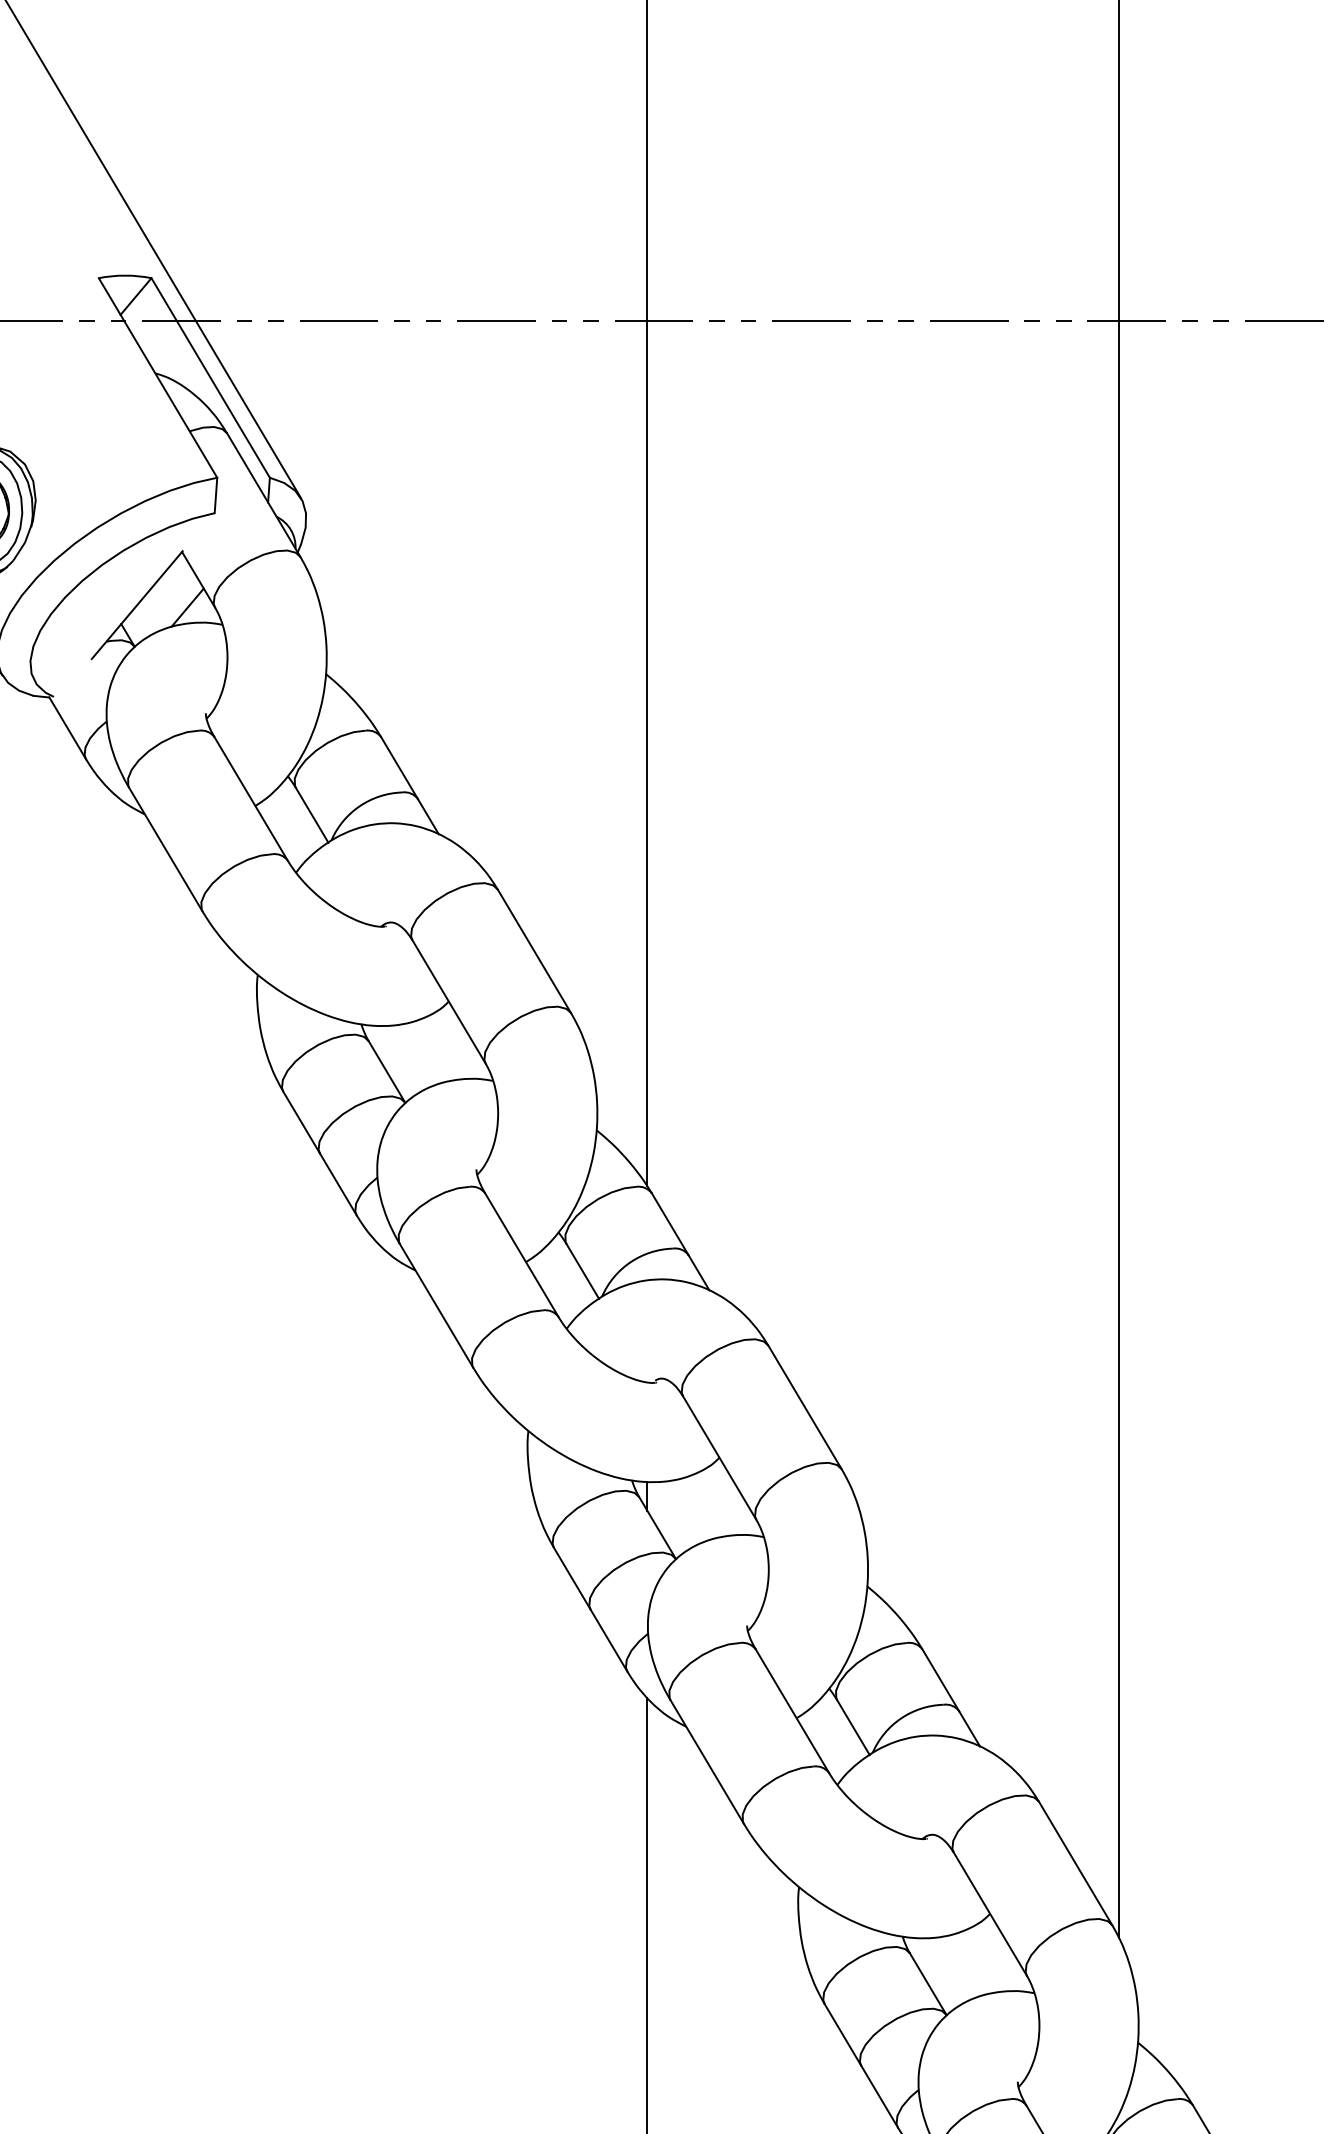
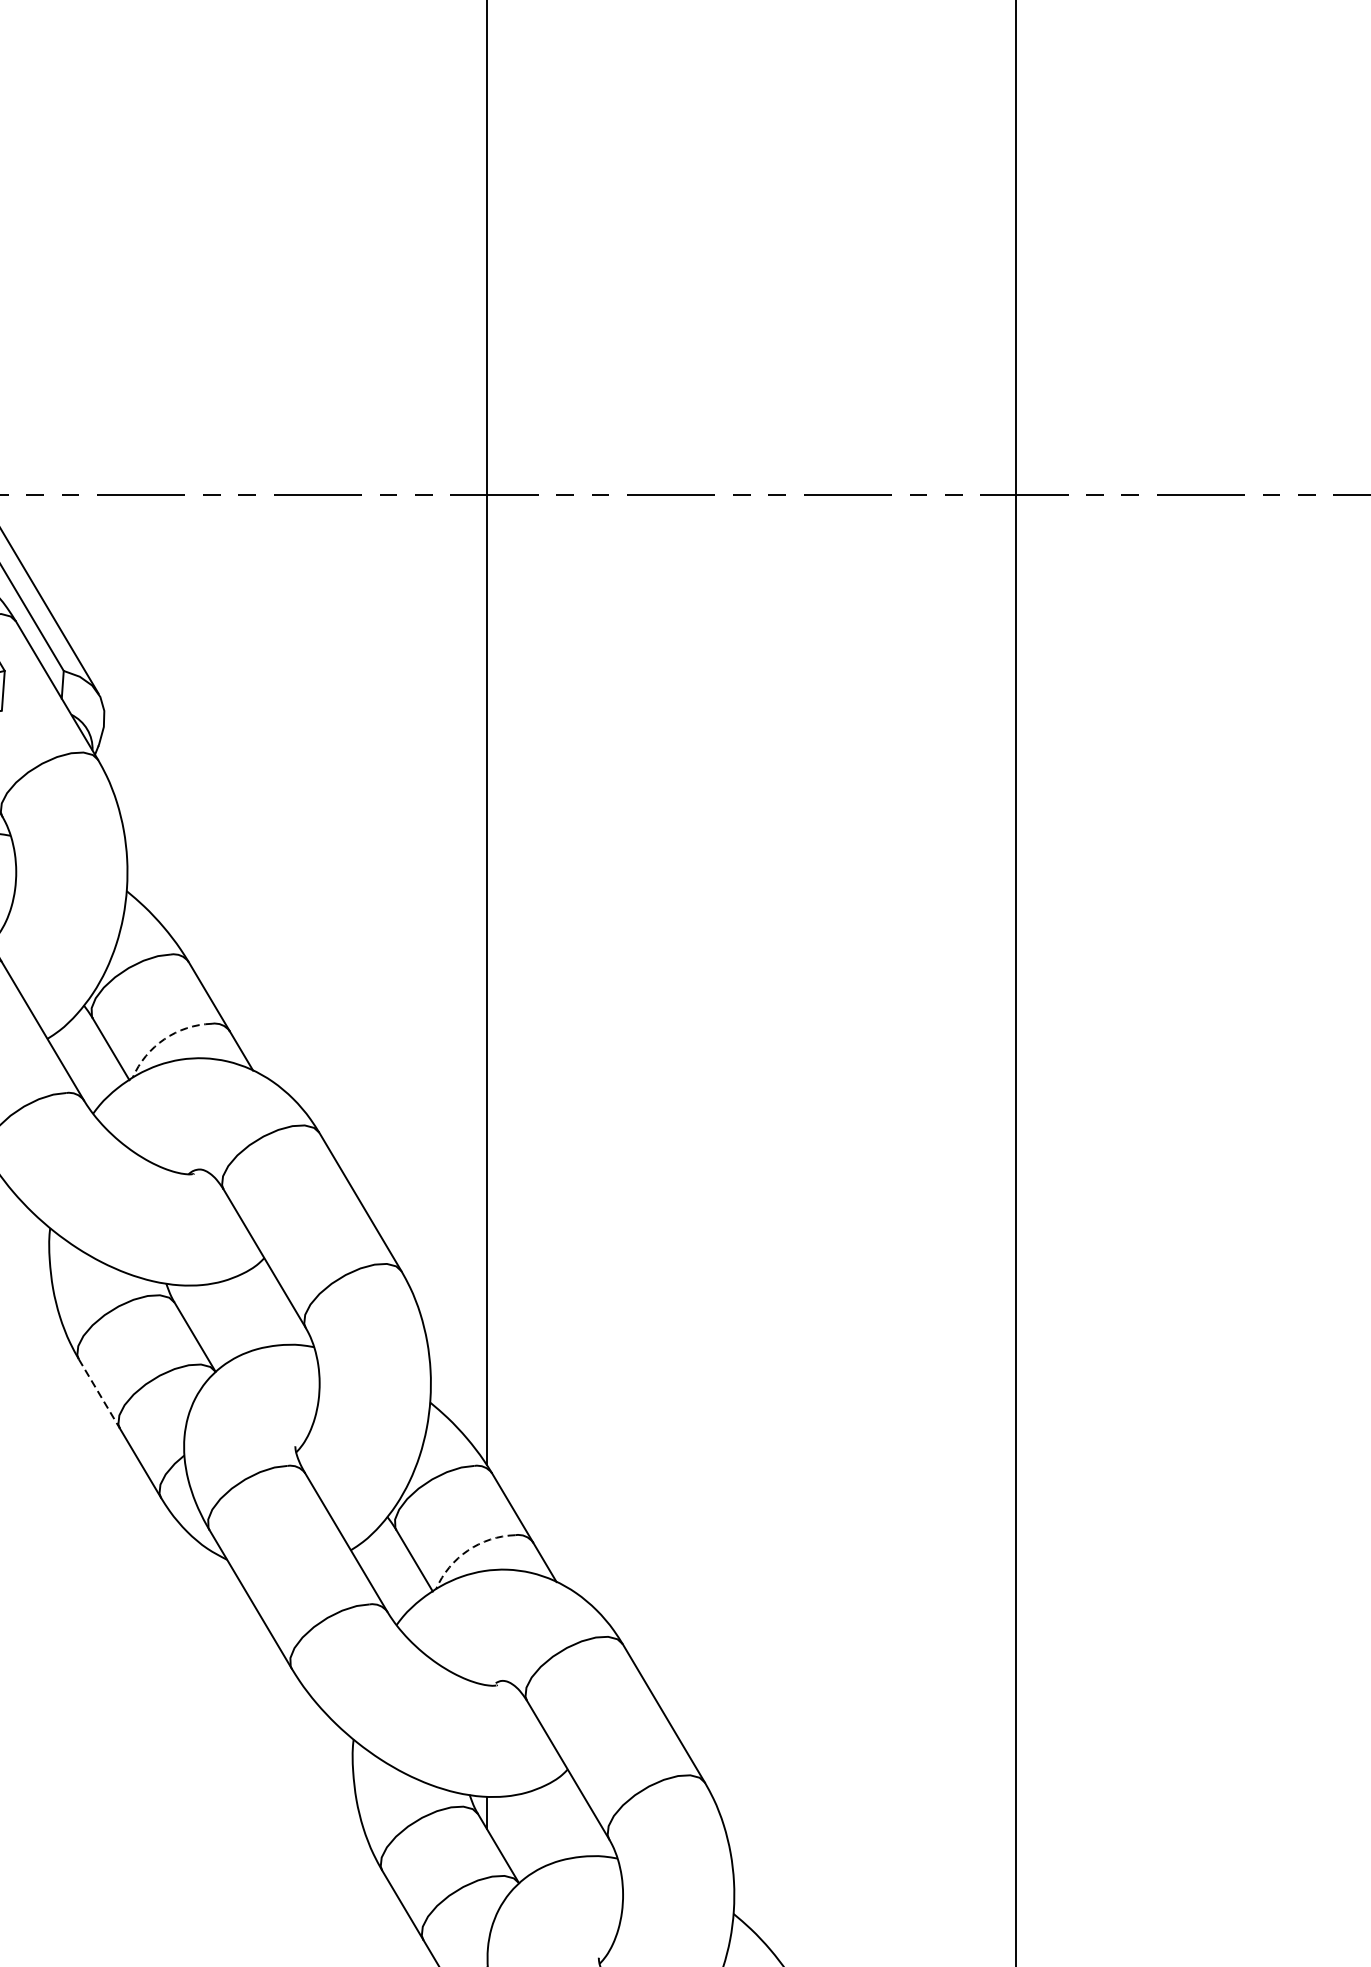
arc: (359, 806) -> (164, 1039), solid -> dashed
line: (301, 1122) -> (99, 1393), solid -> dashed
arc: (630, 1262) -> (468, 1550), solid -> dashed

